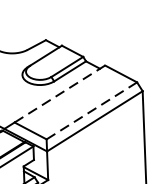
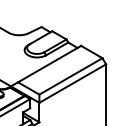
line: (61, 93) -> (50, 63), dashed -> solid
line: (92, 110) -> (71, 76), dashed -> solid

